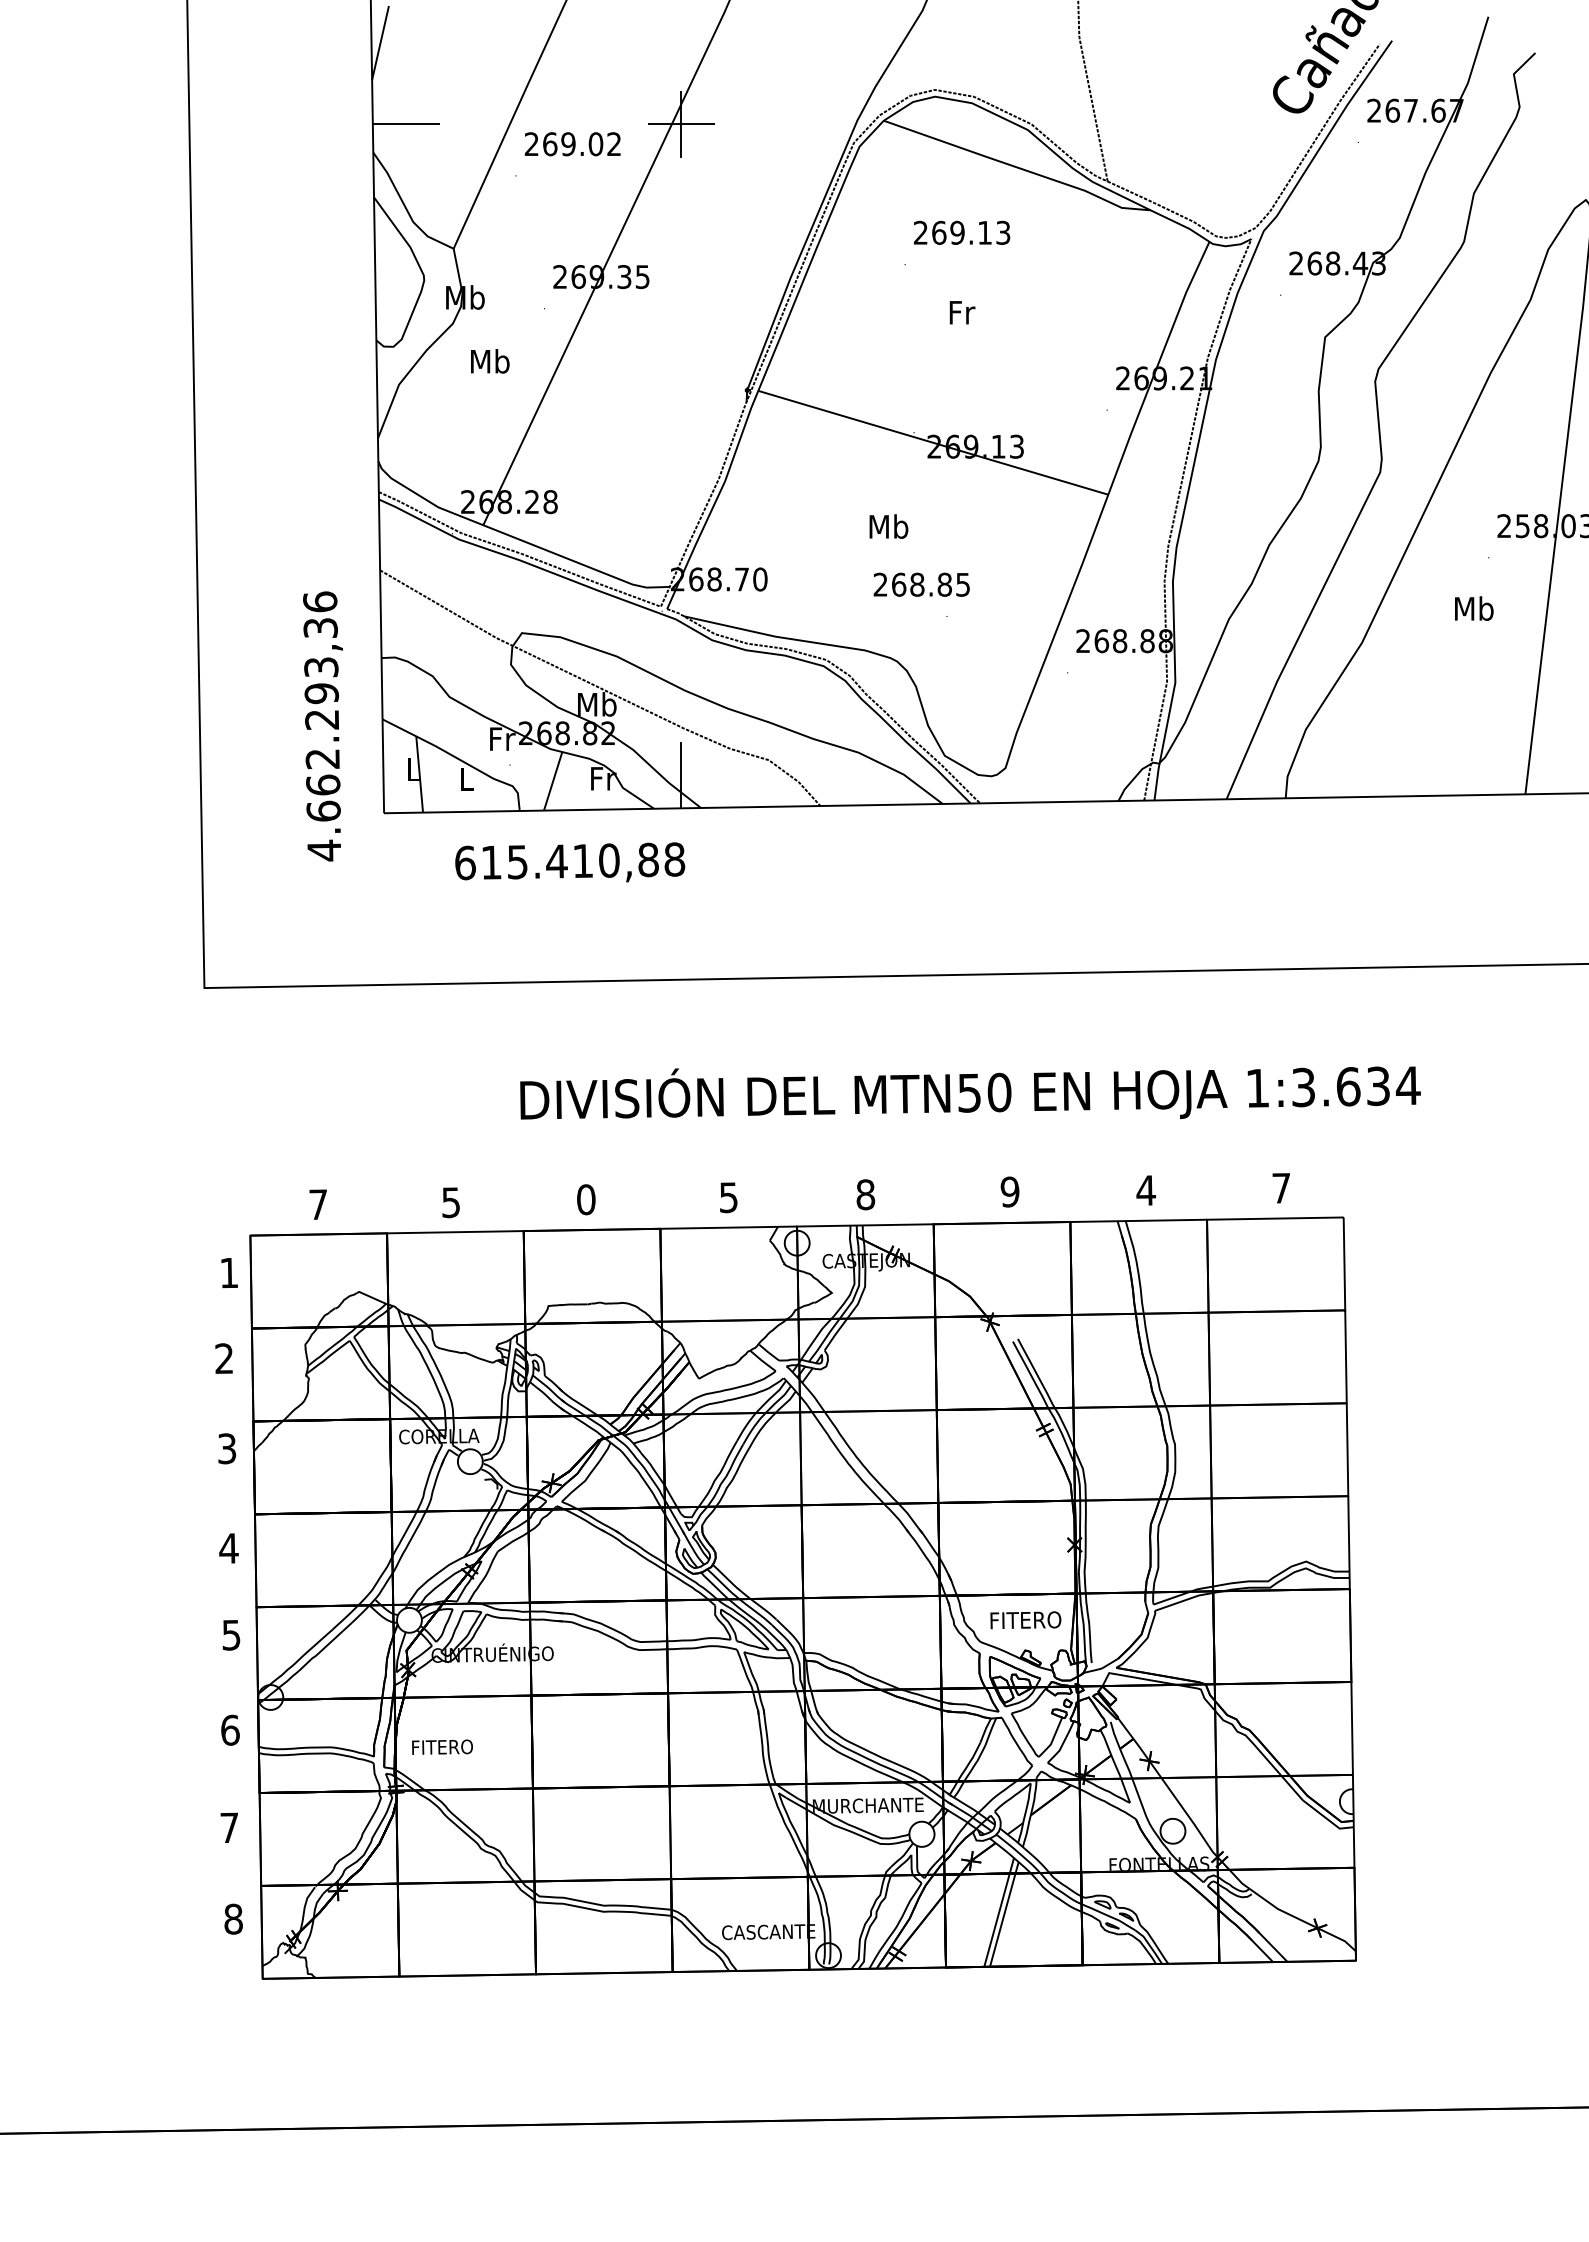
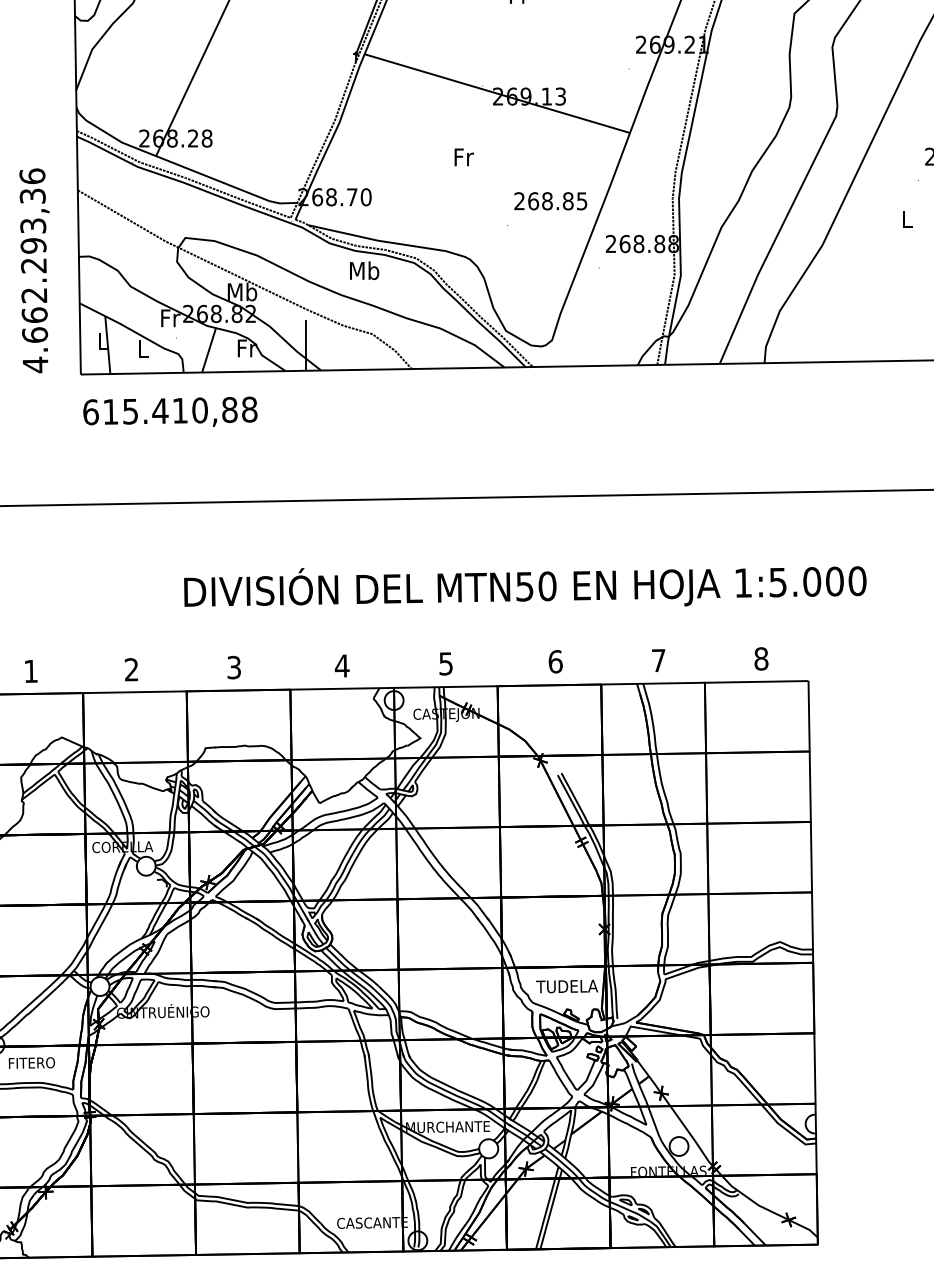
text: (490, 361) -> (364, 270), moved
text: (888, 526) -> (463, 157), Mb -> Fr
text: (921, 584) -> (550, 201), moved
text: (1474, 608) -> (907, 219), Mb -> L
text: (322, 726) -> (34, 270), moved
text: (570, 862) -> (170, 411), moved
text: (1356, 1086) -> (818, 581), 1:3.634 -> 1:5.000
text: (1281, 1187) -> (761, 658), 7 -> 8
text: (1146, 1190) -> (659, 660), 4 -> 7
text: (1009, 1191) -> (555, 661), 9 -> 6
text: (865, 1194) -> (445, 663), 8 -> 5
text: (728, 1197) -> (342, 665), 5 -> 4
text: (586, 1199) -> (234, 667), 0 -> 3
text: (450, 1202) -> (131, 669), 5 -> 2
text: (318, 1204) -> (31, 671), 7 -> 1
text: (1025, 1620) -> (567, 986), FITERO -> TUDELA
text: (442, 1746) -> (31, 1062), moved

